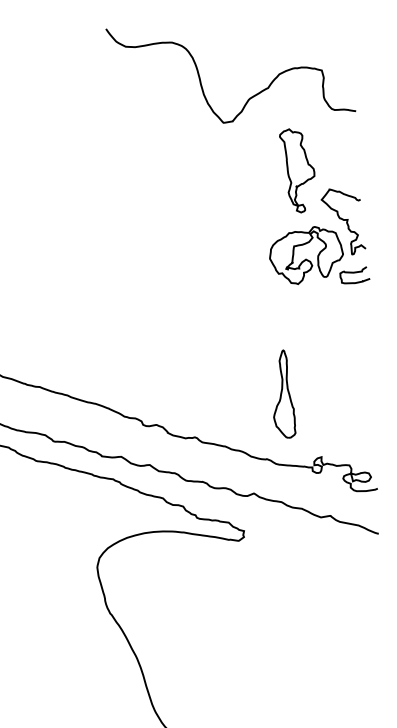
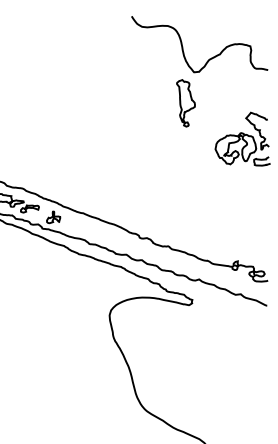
part: (297, 171) -> (185, 103), moved
part: (283, 394) -> (218, 225), removed

